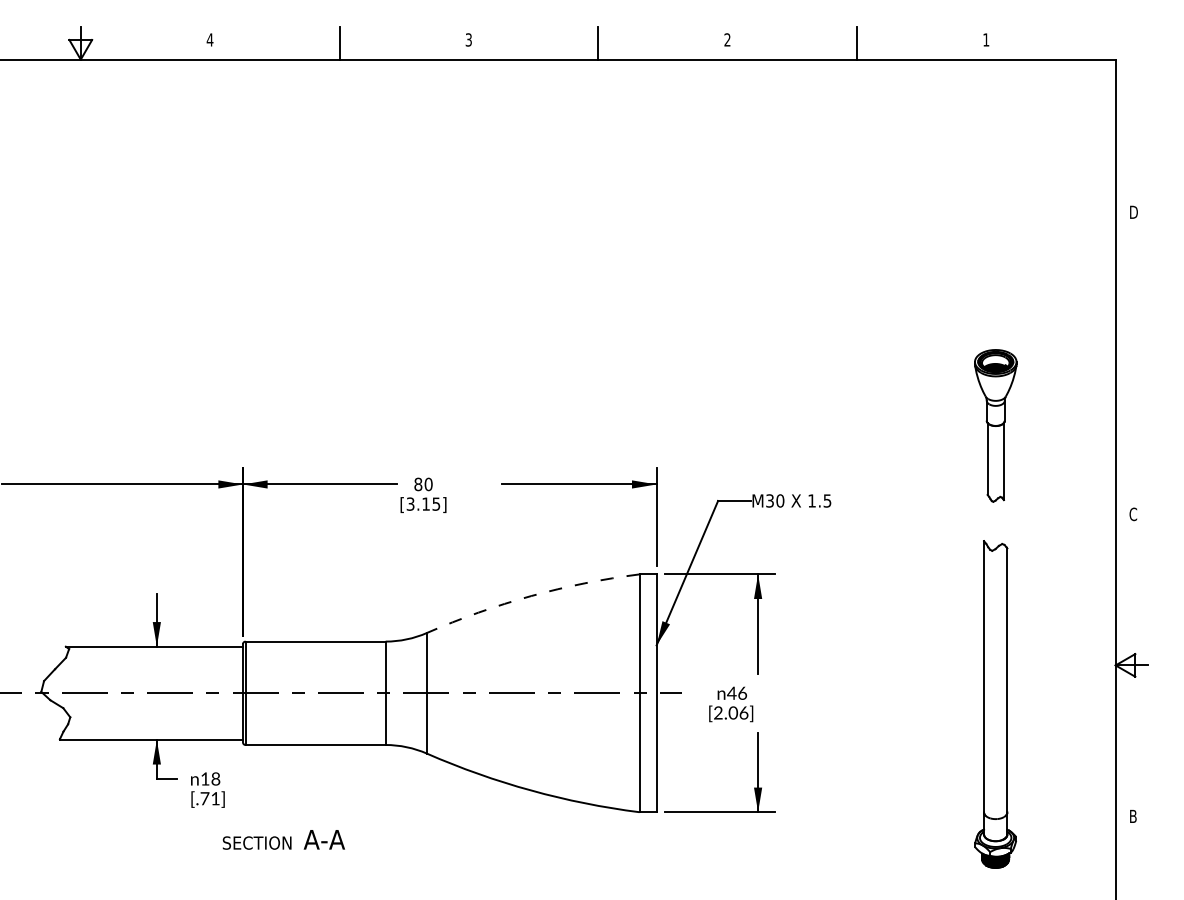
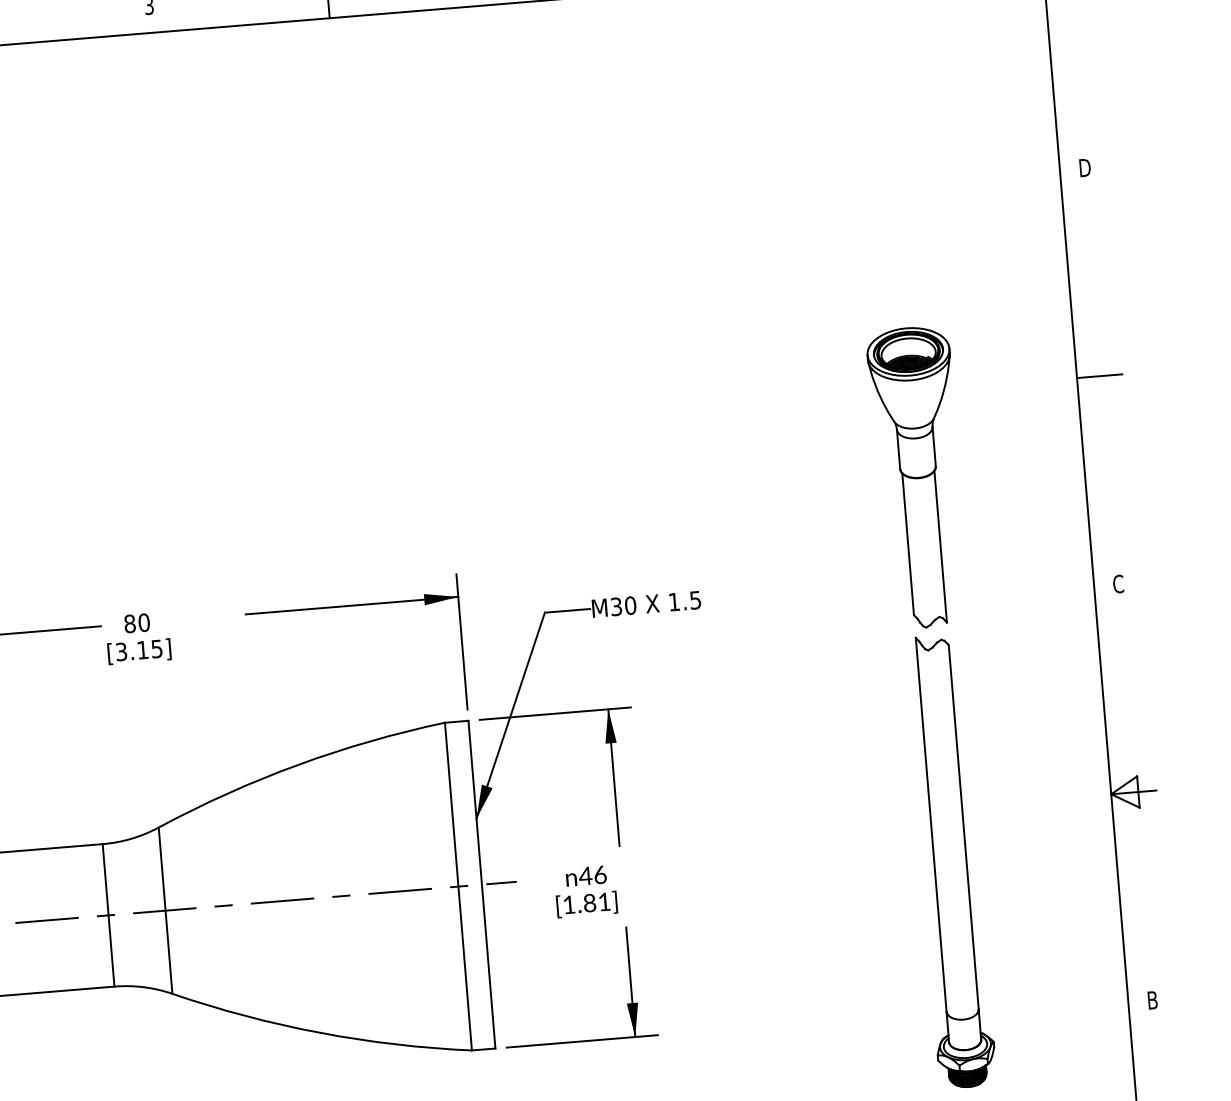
line: (1131, 363) -> (1098, 376), added
part: (995, 425) -> (918, 477), size x1.43
arc: (531, 596) -> (298, 765), dashed -> solid
text: (731, 712) -> (587, 902), [2.06] -> [1.81]

